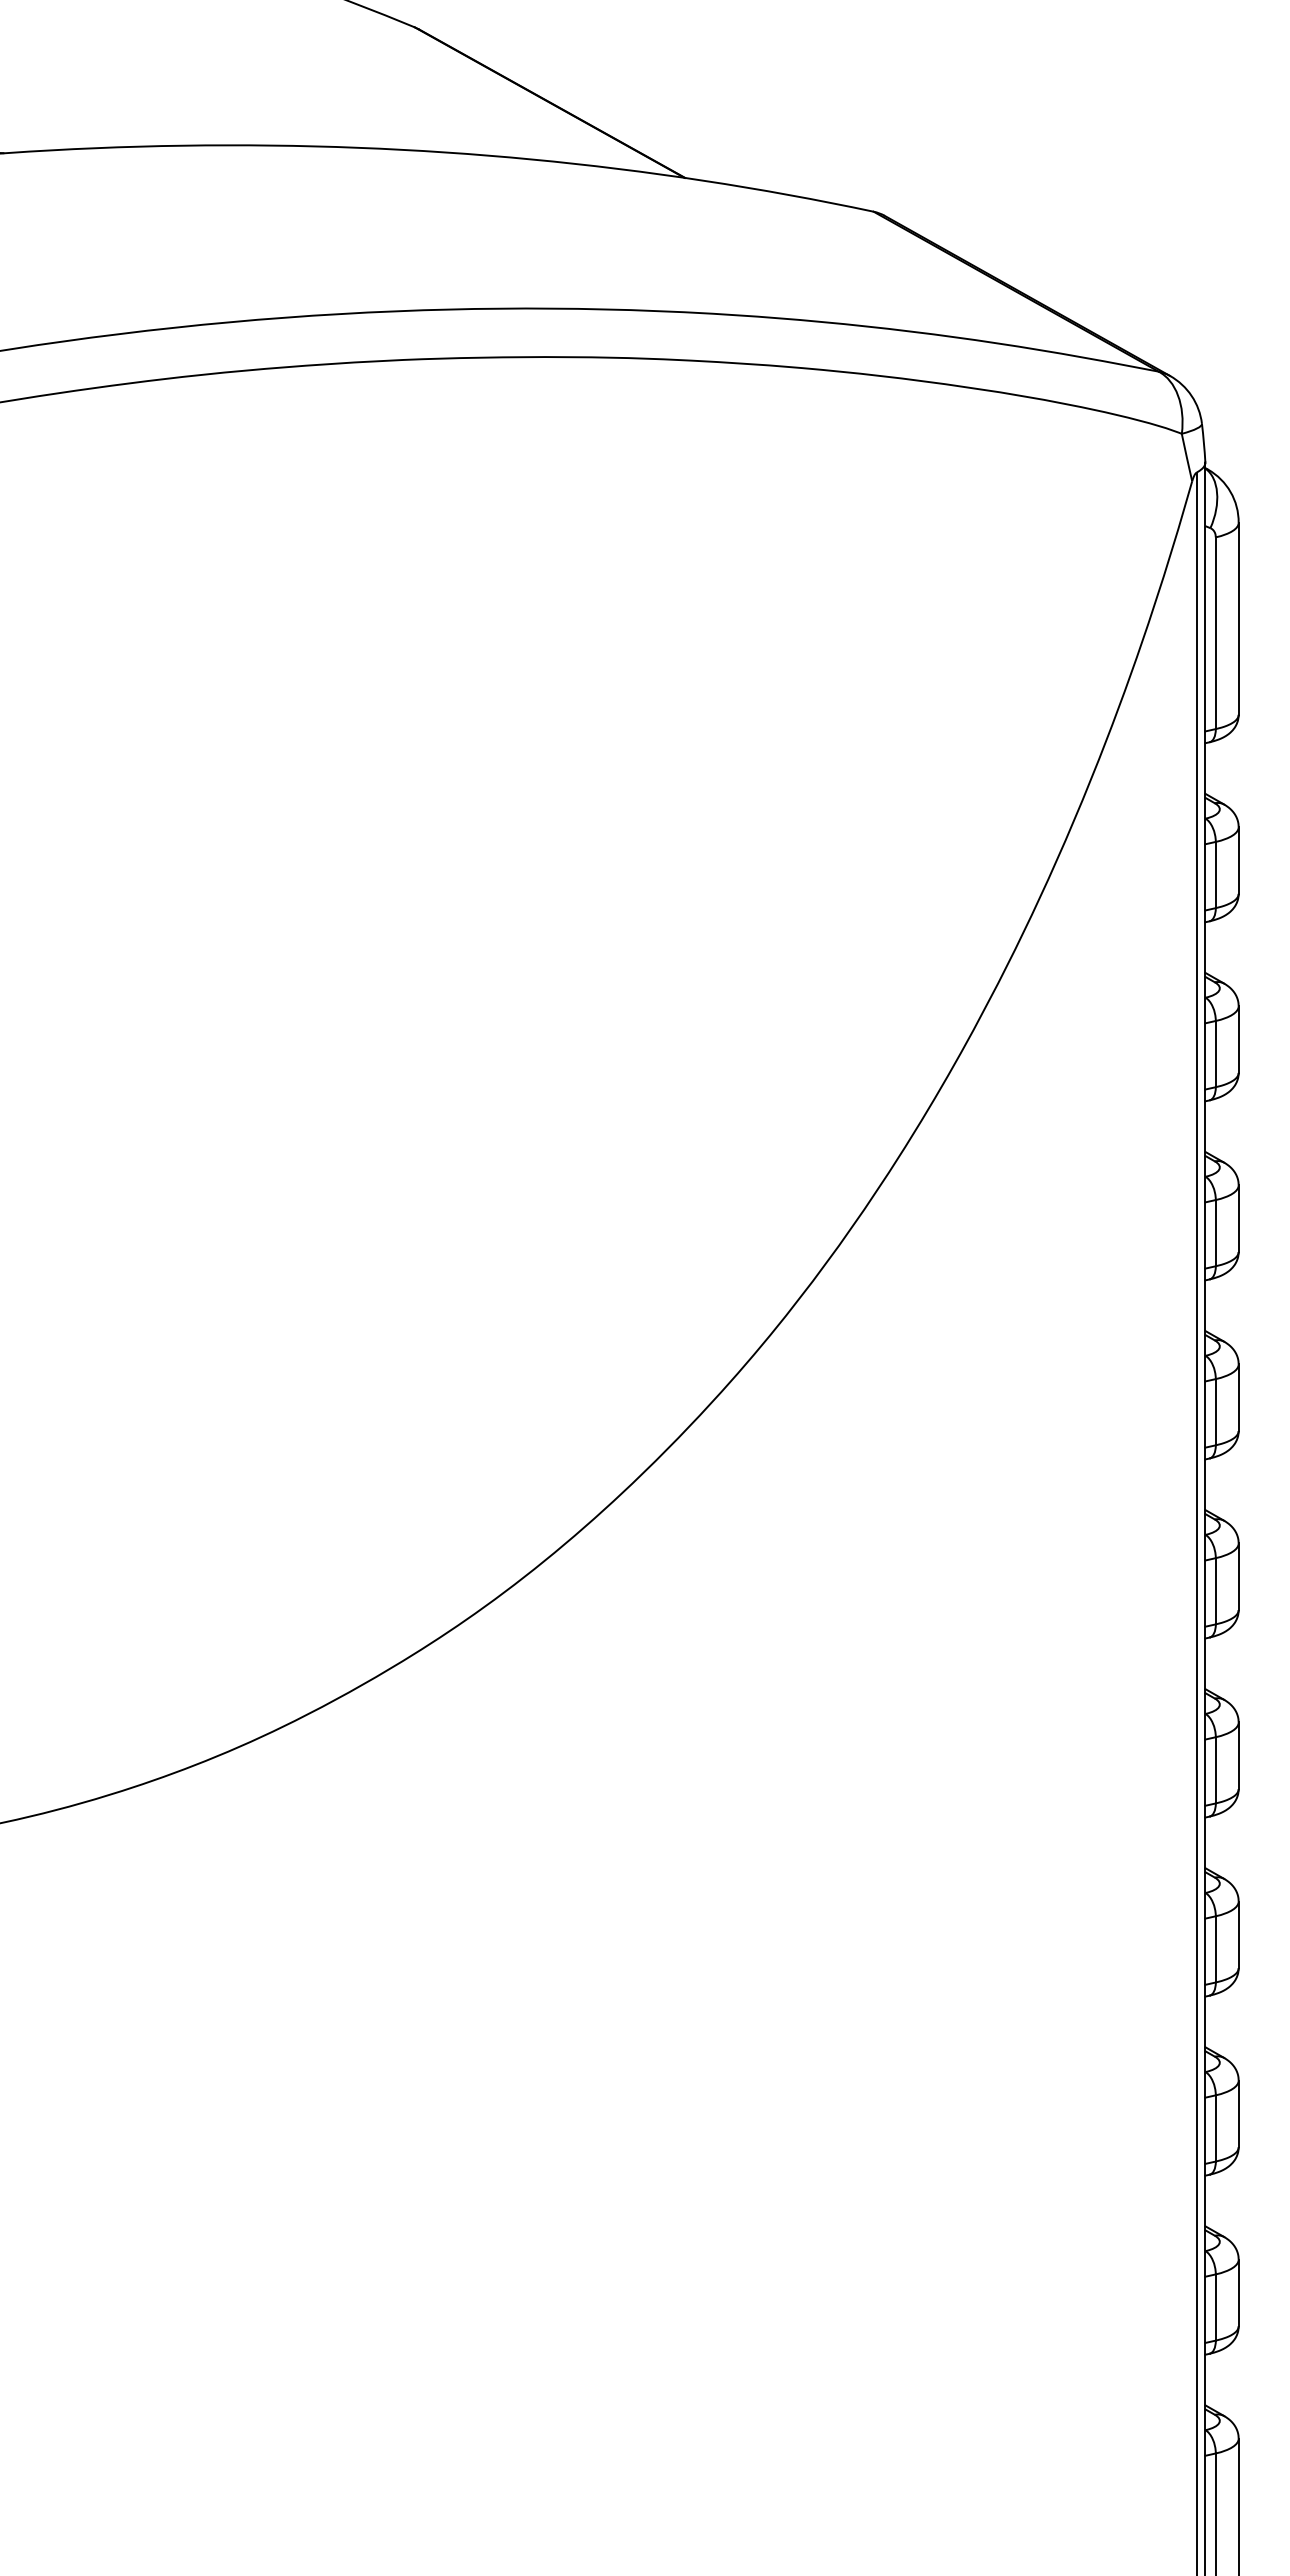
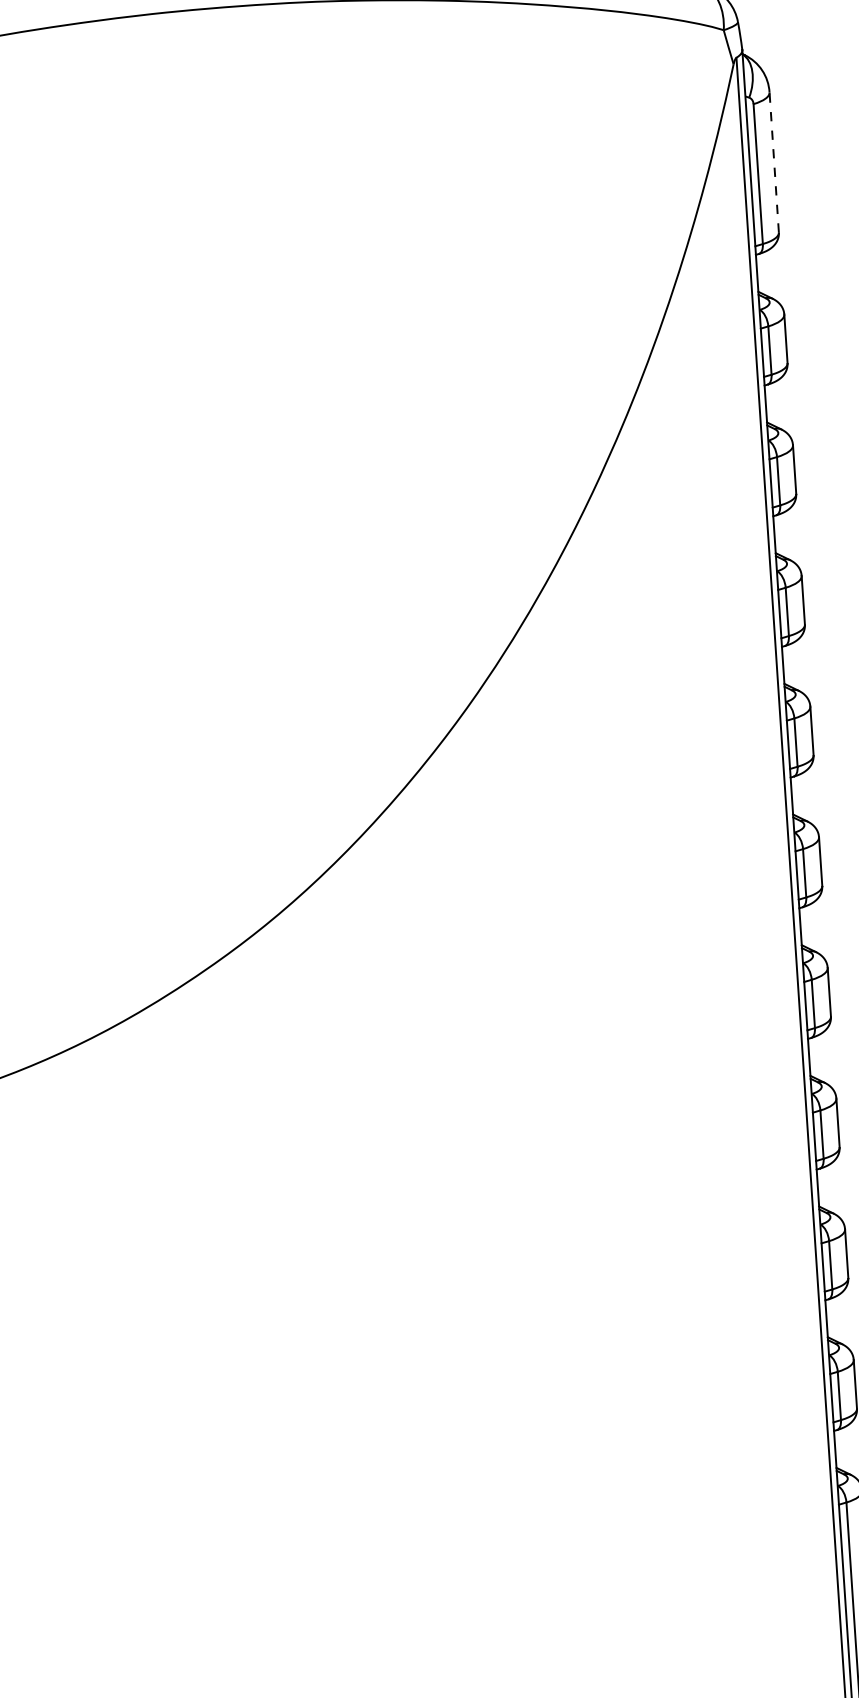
line: (1238, 618) -> (774, 162), solid -> dashed

